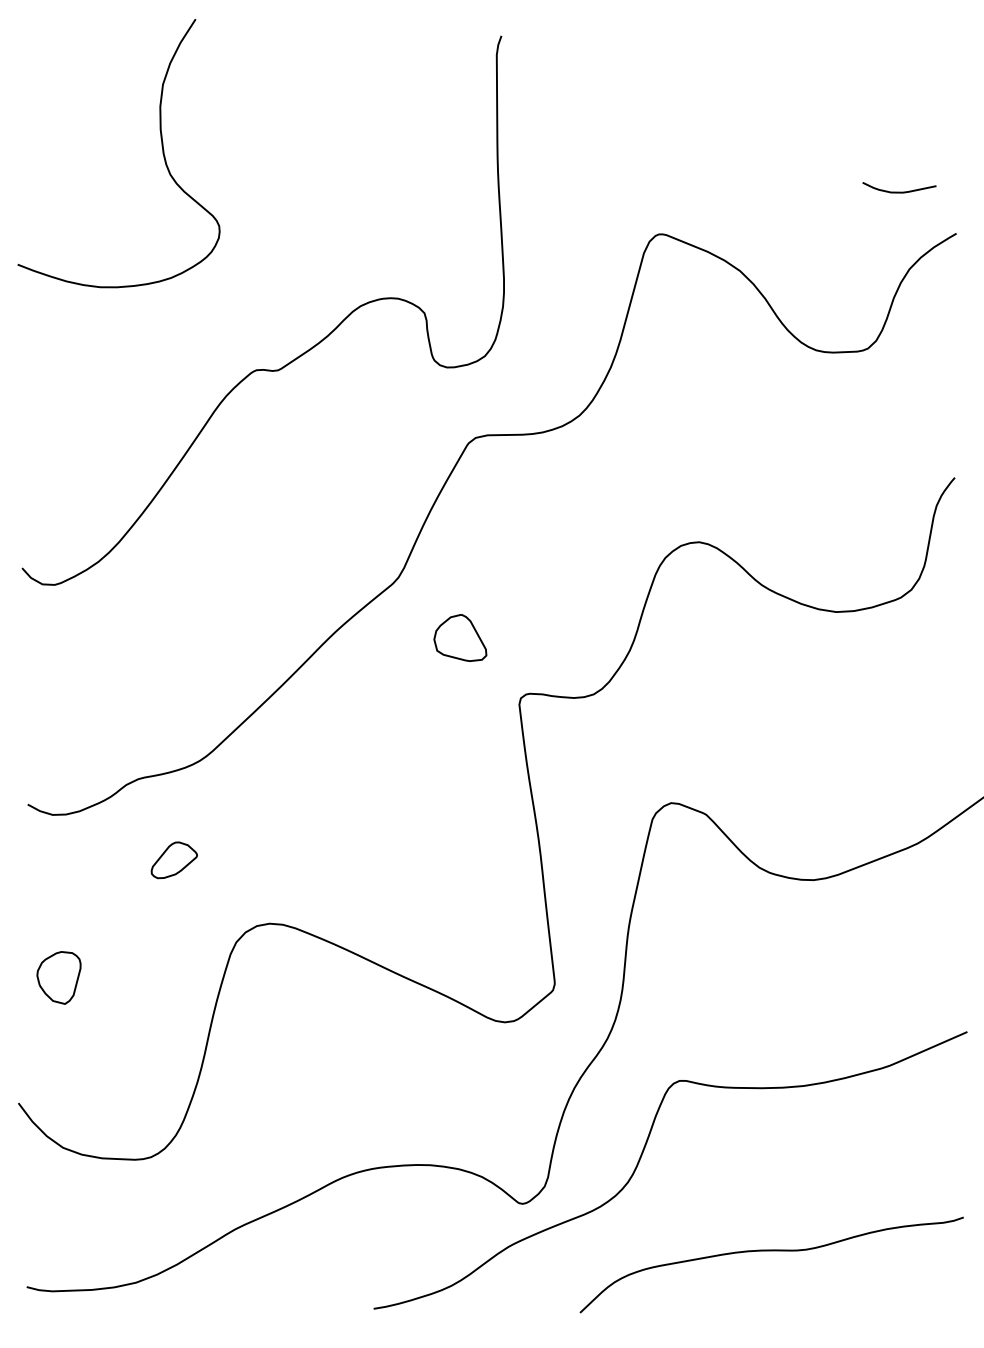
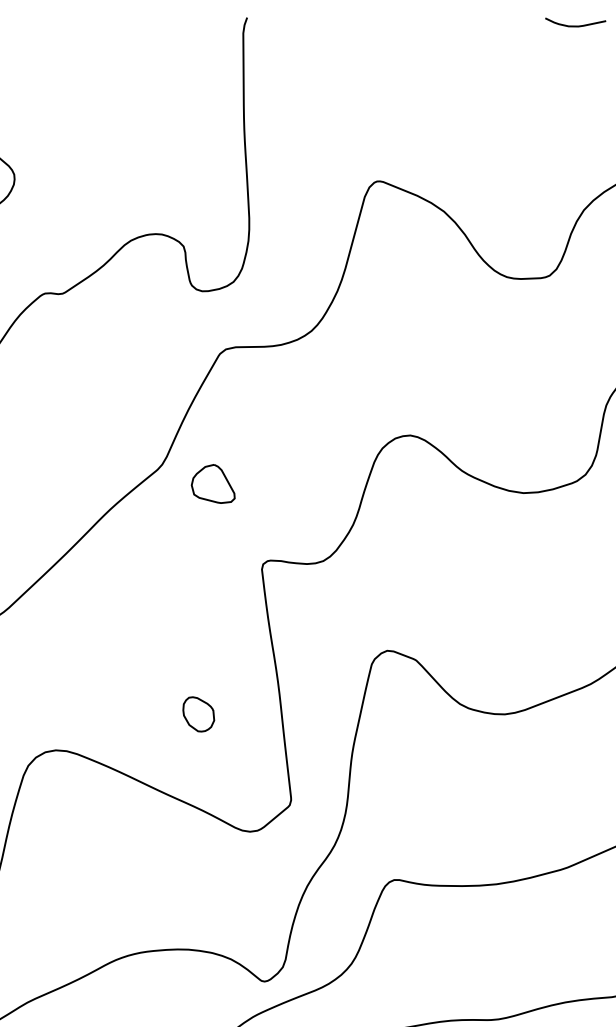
curve: (899, 191) -> (575, 25), moved
part: (460, 637) -> (213, 483), moved
part: (442, 879) -> (198, 713), added

